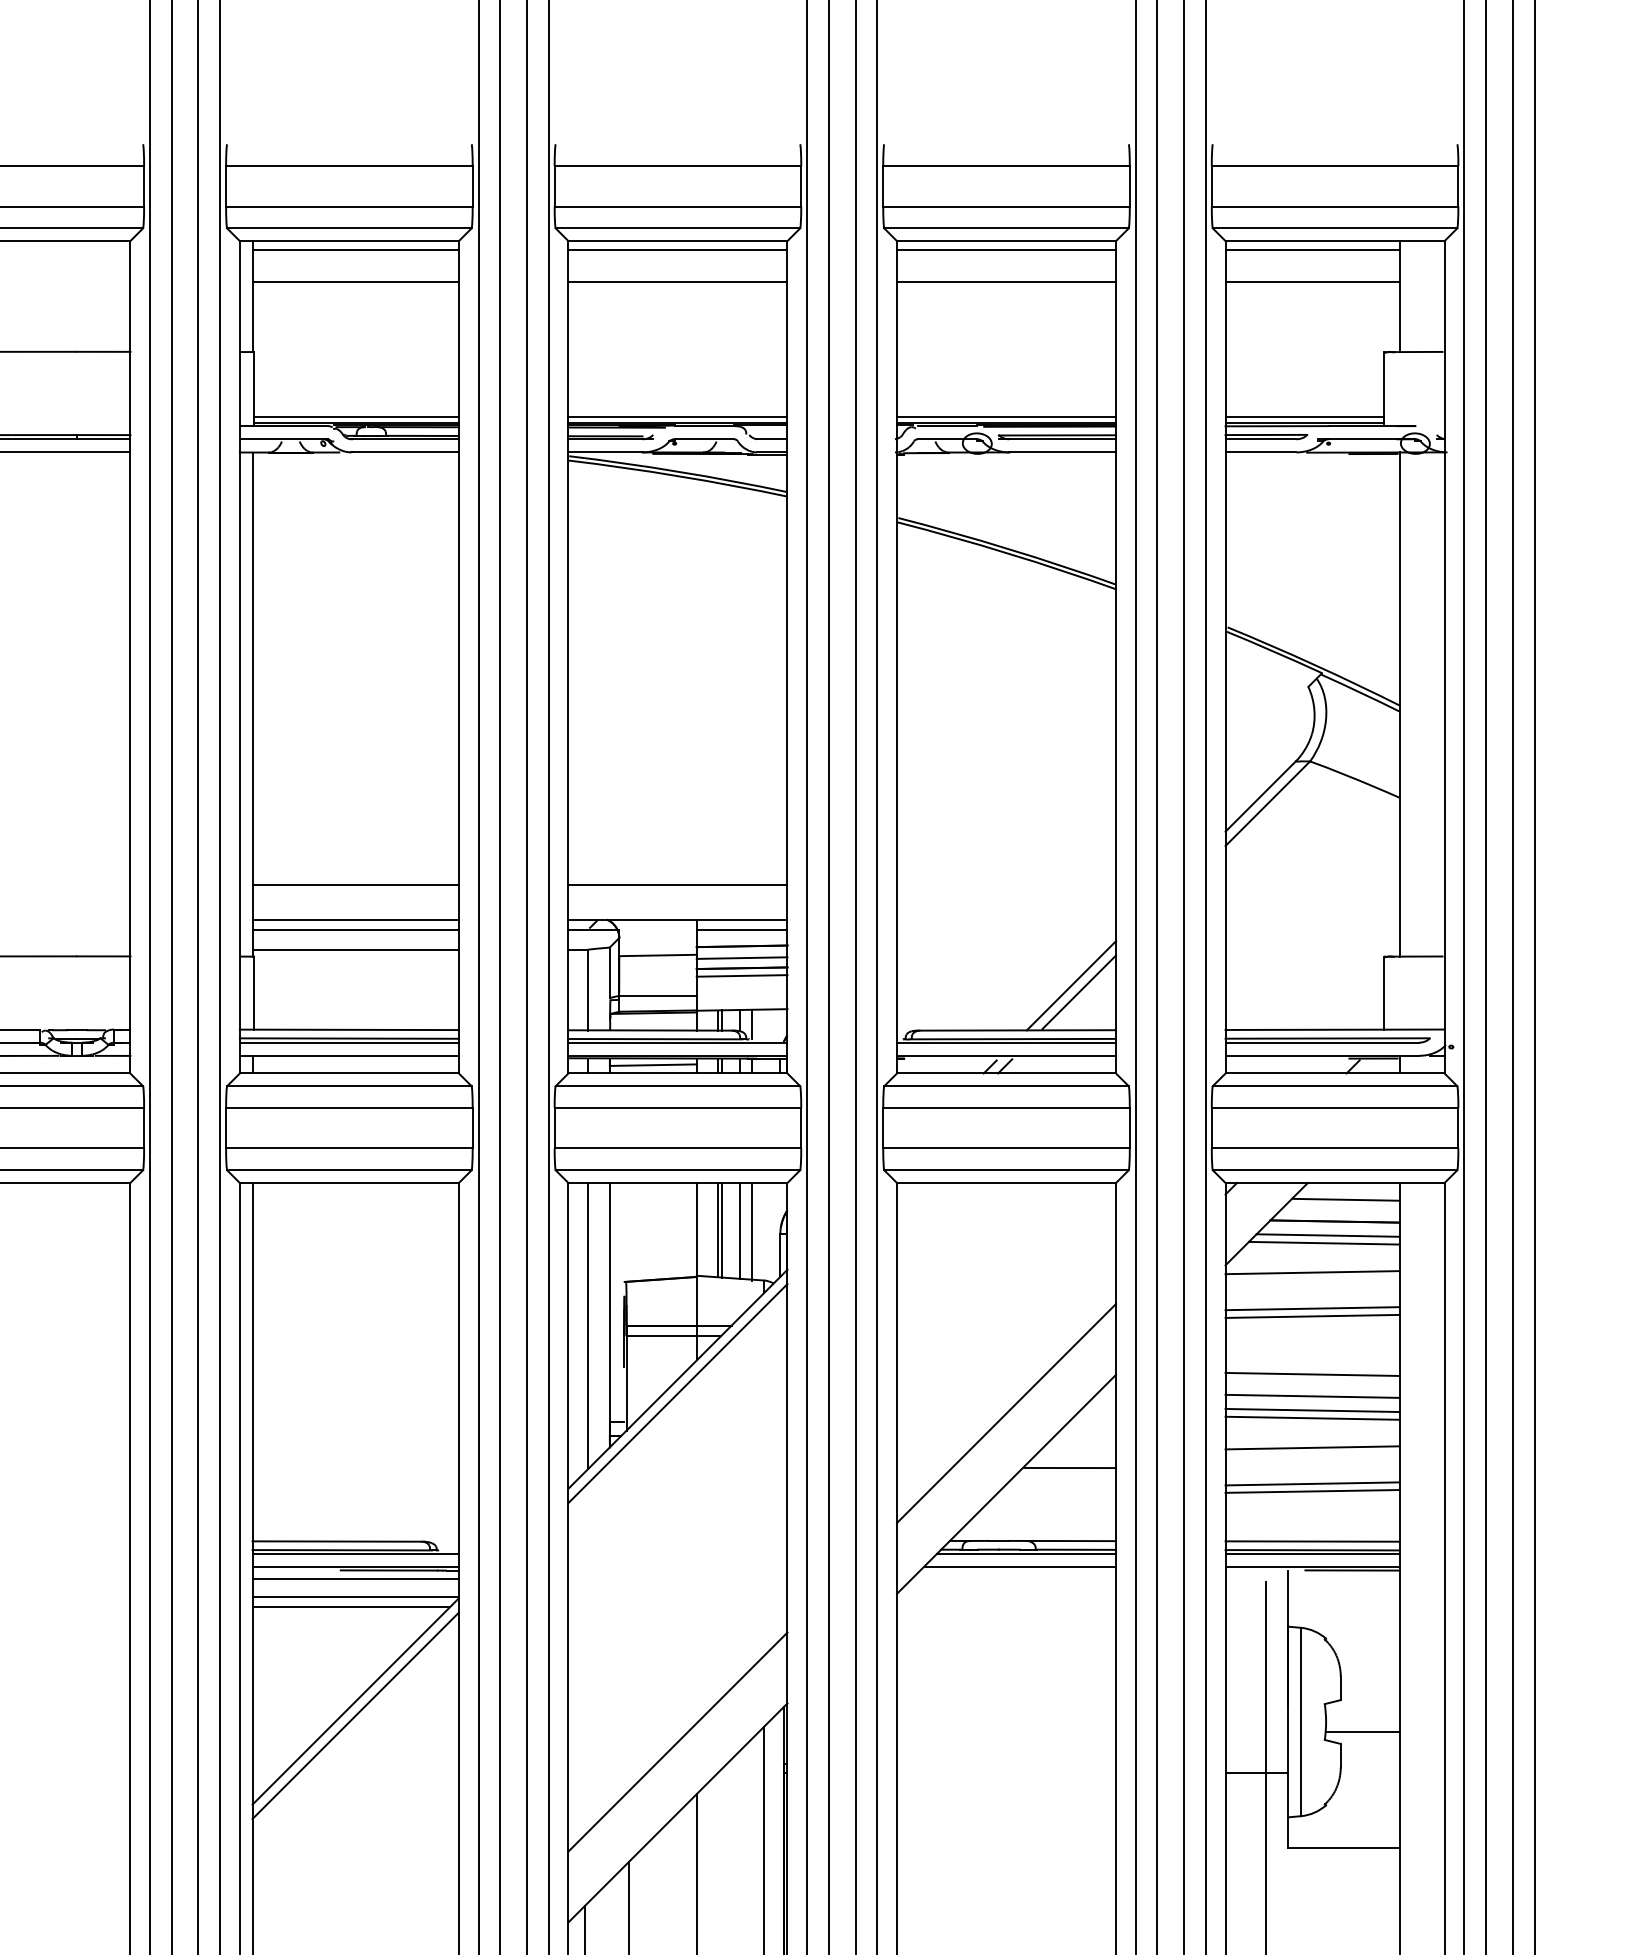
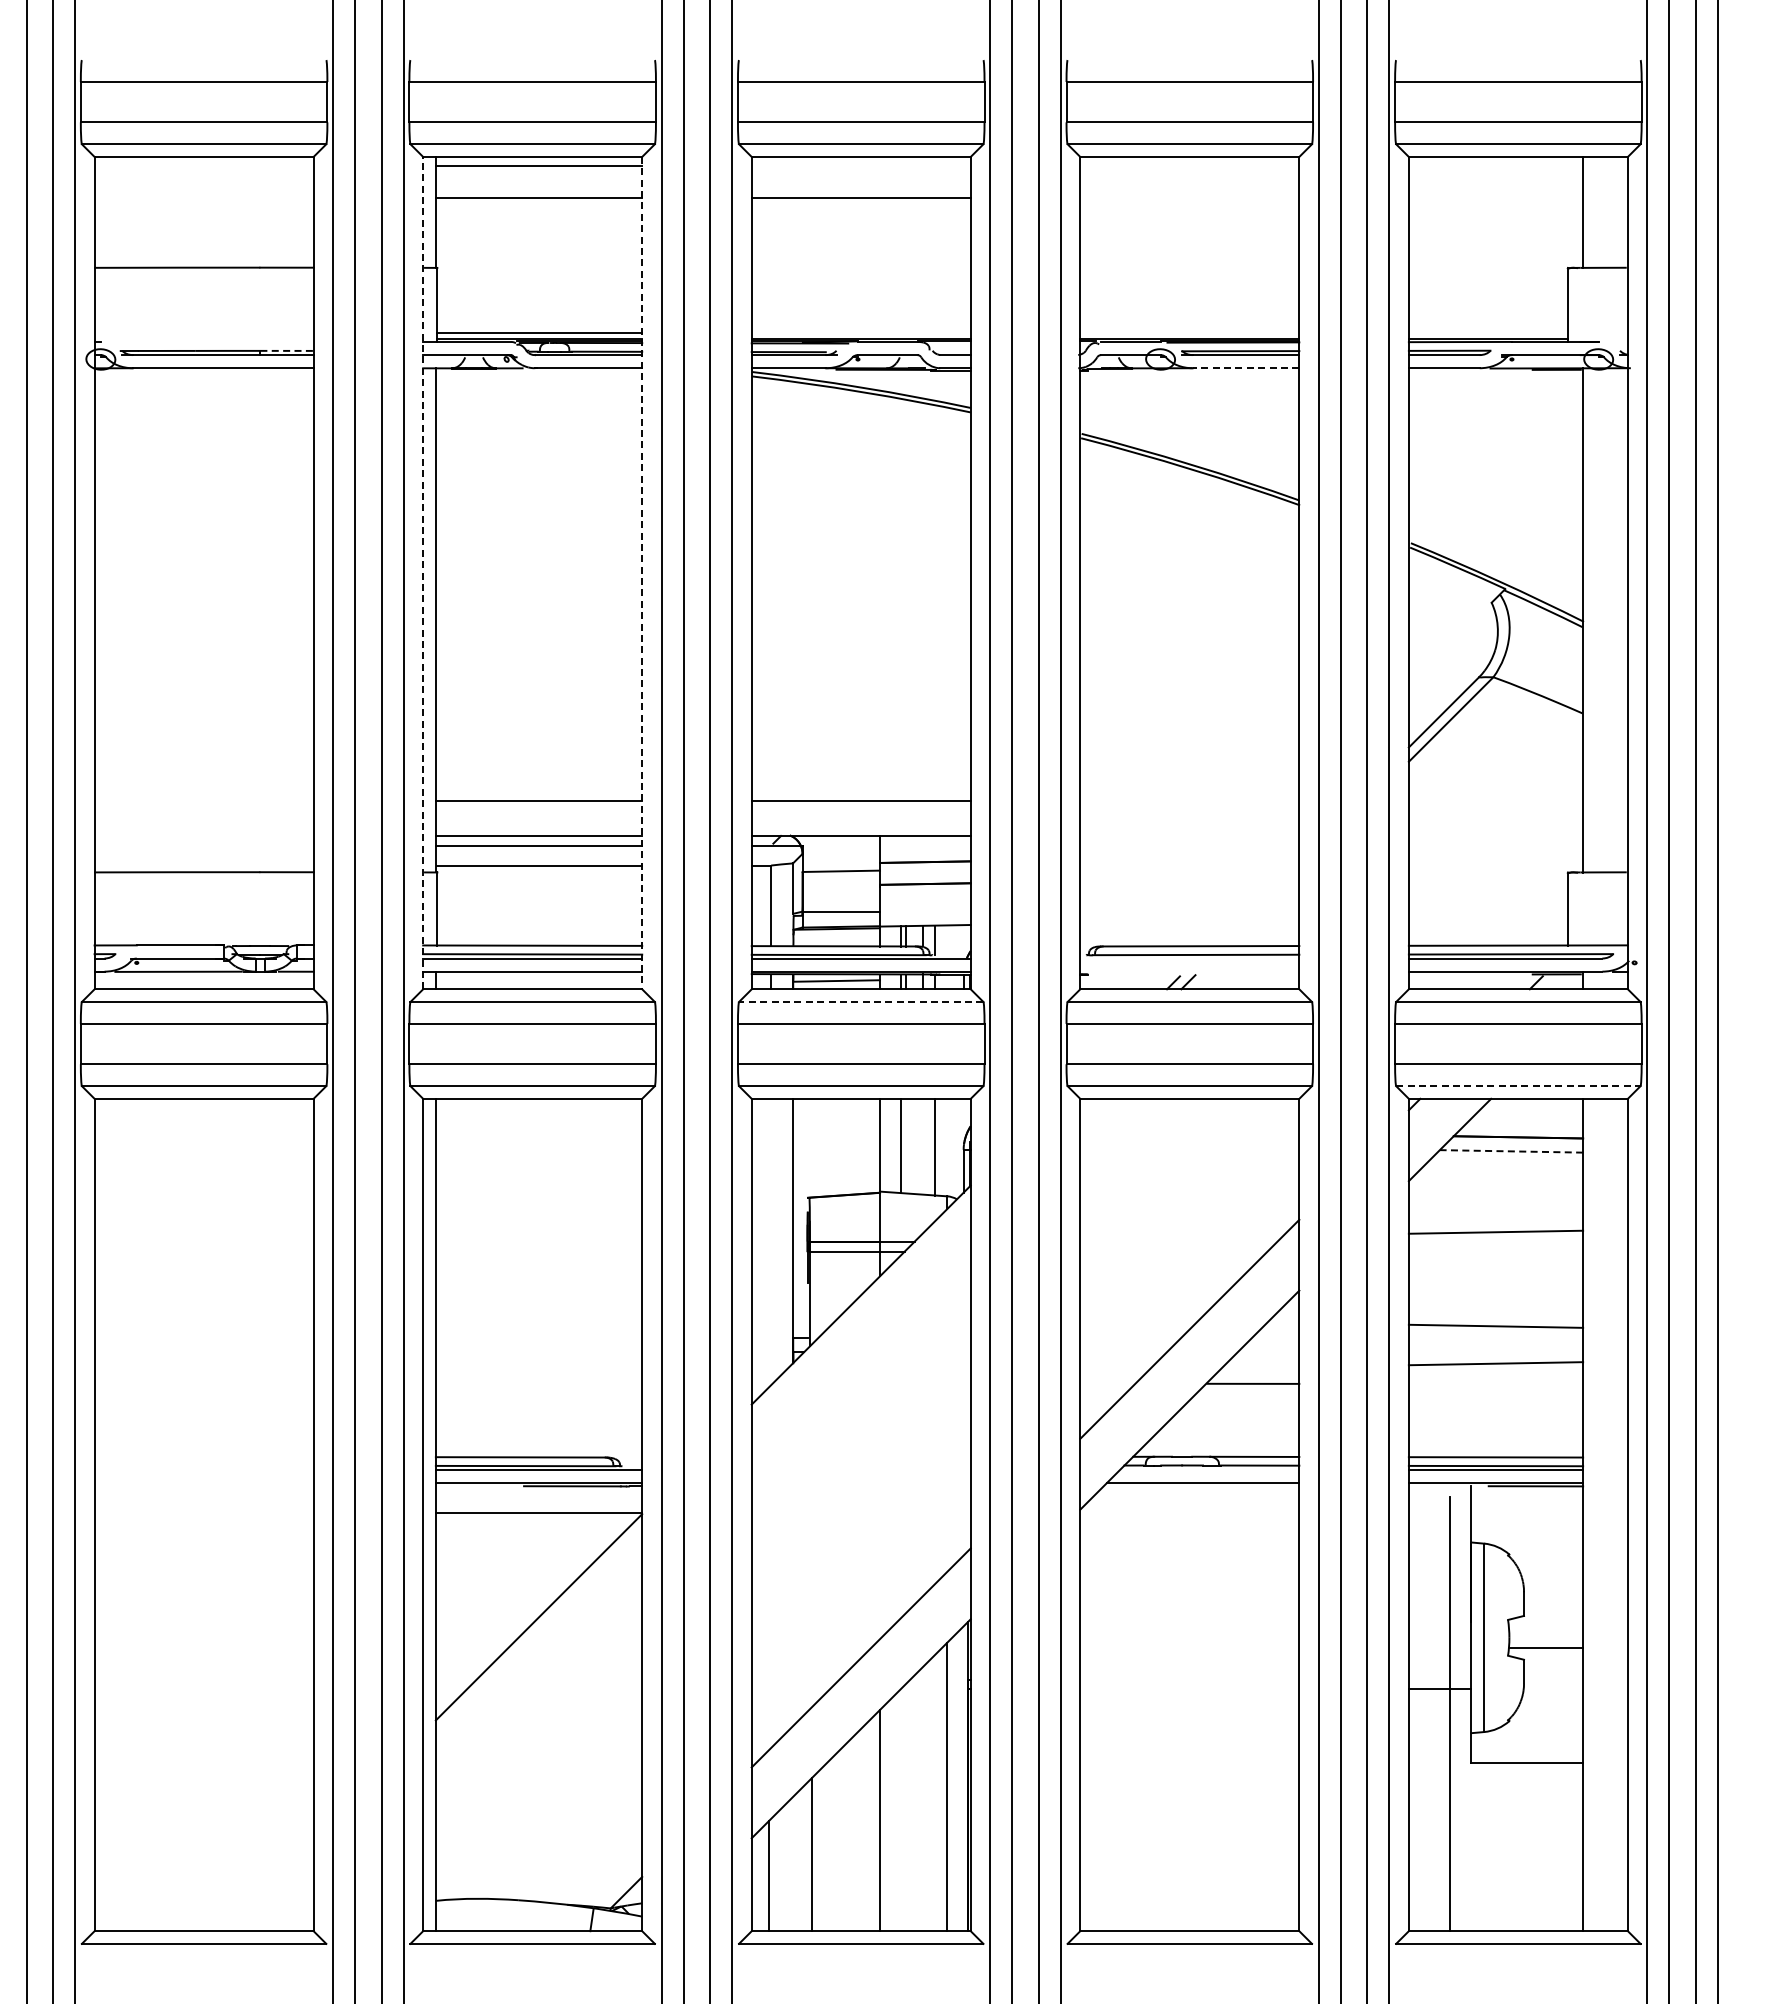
line: (677, 249) -> (860, 165), removed
line: (1006, 249) -> (1189, 165), removed
line: (1312, 249) -> (1495, 165), removed
line: (1006, 281) -> (1189, 197), removed
line: (1312, 281) -> (1495, 197), removed
line: (677, 416) -> (860, 332), removed
line: (1006, 416) -> (1189, 332), removed
line: (1304, 416) -> (1487, 332), removed
line: (104, 434) -> (287, 350), solid -> dashed
line: (1062, 452) -> (1245, 368), solid -> dashed
line: (240, 656) -> (423, 572), solid -> dashed
line: (459, 657) -> (642, 573), solid -> dashed
line: (742, 929) -> (925, 845), removed
line: (742, 957) -> (925, 873), removed
line: (742, 975) -> (925, 891), removed
line: (1071, 985) -> (1254, 901), removed
line: (1079, 992) -> (1262, 908), removed
line: (1006, 1042) -> (1189, 958), removed
line: (1006, 1055) -> (1189, 971), removed
line: (677, 1086) -> (860, 1002), solid -> dashed
line: (1335, 1170) -> (1518, 1086), solid -> dashed
line: (1346, 1199) -> (1529, 1115), removed
line: (722, 1229) -> (905, 1145), removed
line: (739, 1230) -> (922, 1146), removed
line: (1328, 1235) -> (1511, 1151), solid -> dashed
line: (1324, 1242) -> (1507, 1158), removed
line: (1312, 1272) -> (1495, 1188), removed
line: (1312, 1308) -> (1495, 1224), removed
line: (588, 1325) -> (771, 1241), removed
line: (1312, 1373) -> (1495, 1289), removed
line: (677, 1392) -> (860, 1308), removed
line: (1312, 1395) -> (1495, 1311), removed
line: (1312, 1417) -> (1495, 1333), removed
line: (1312, 1483) -> (1495, 1399), removed
line: (1312, 1490) -> (1495, 1406), removed
line: (1026, 1553) -> (1209, 1469), removed
line: (355, 1578) -> (538, 1494), removed
line: (351, 1606) -> (534, 1522), removed
line: (355, 1715) -> (538, 1631), removed

